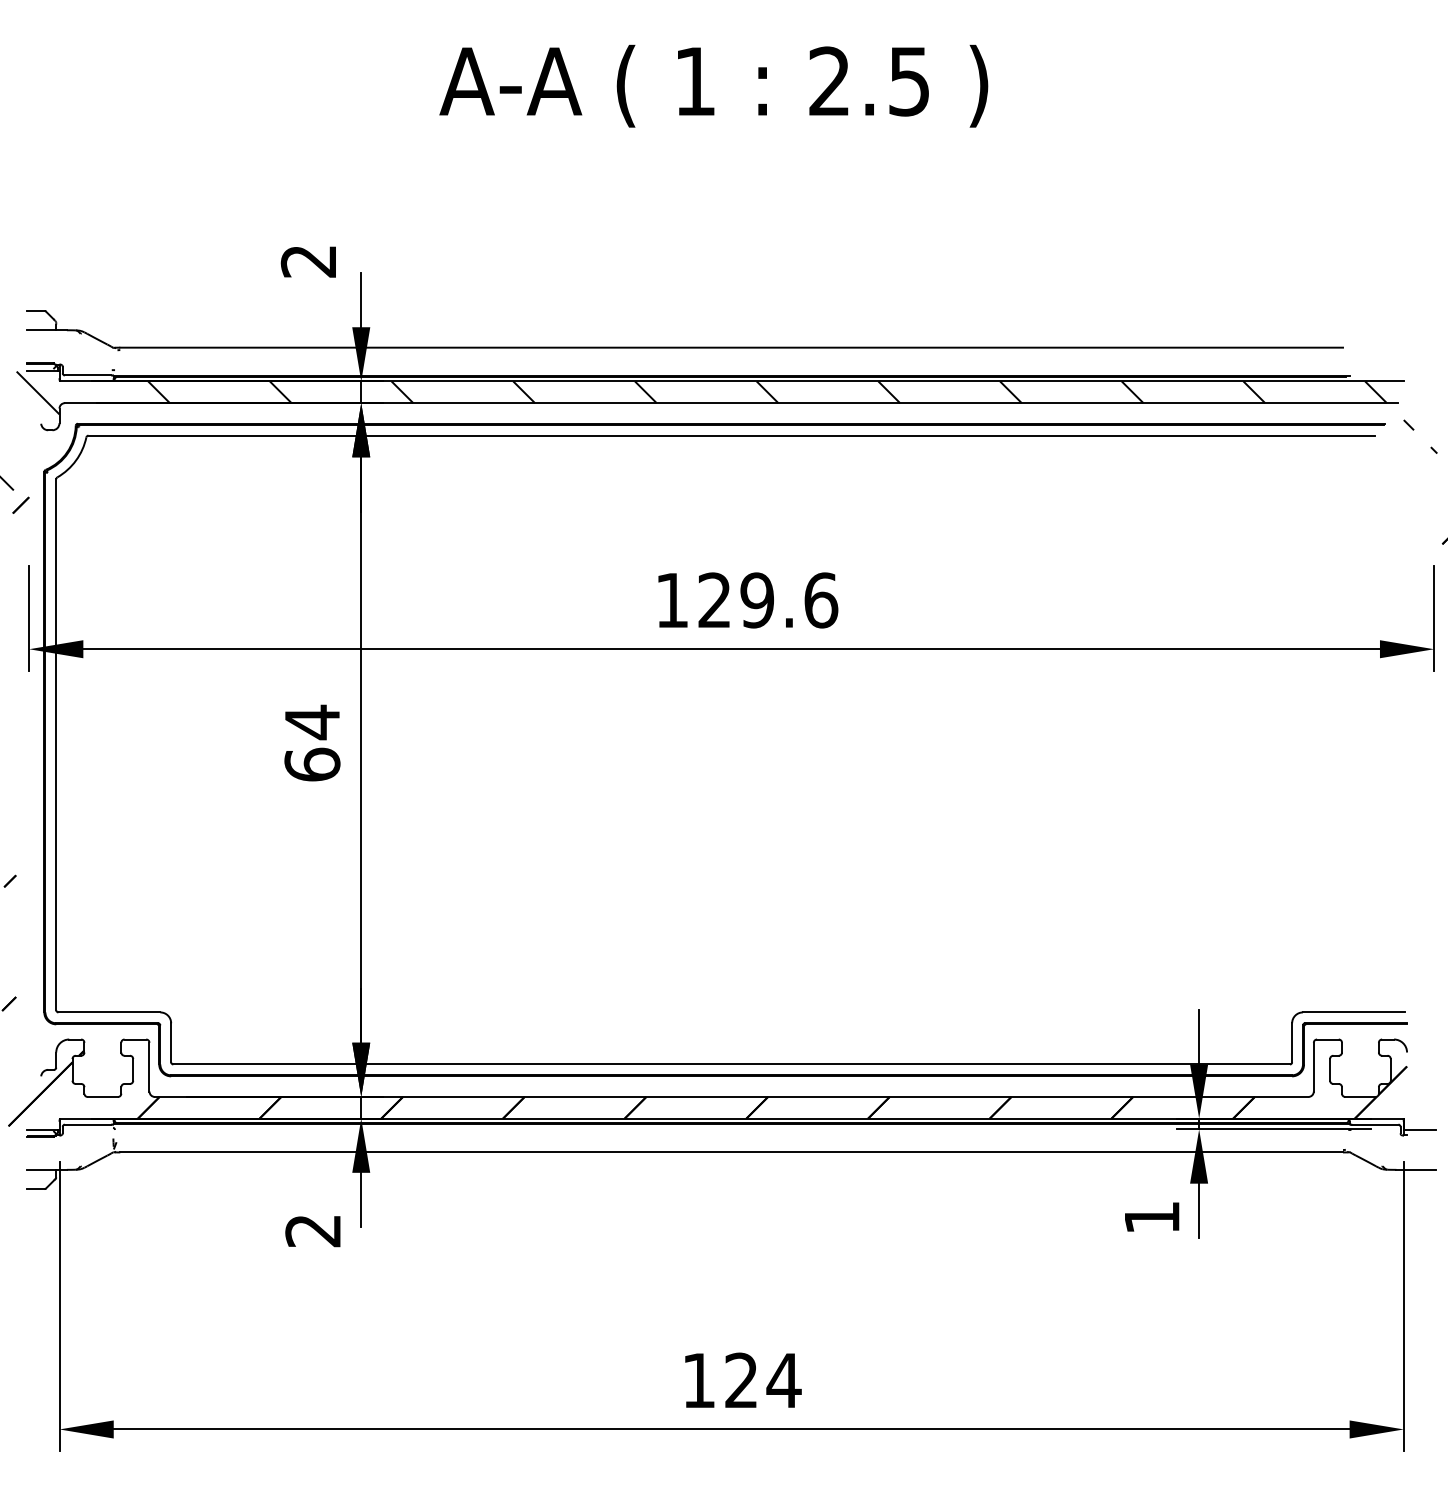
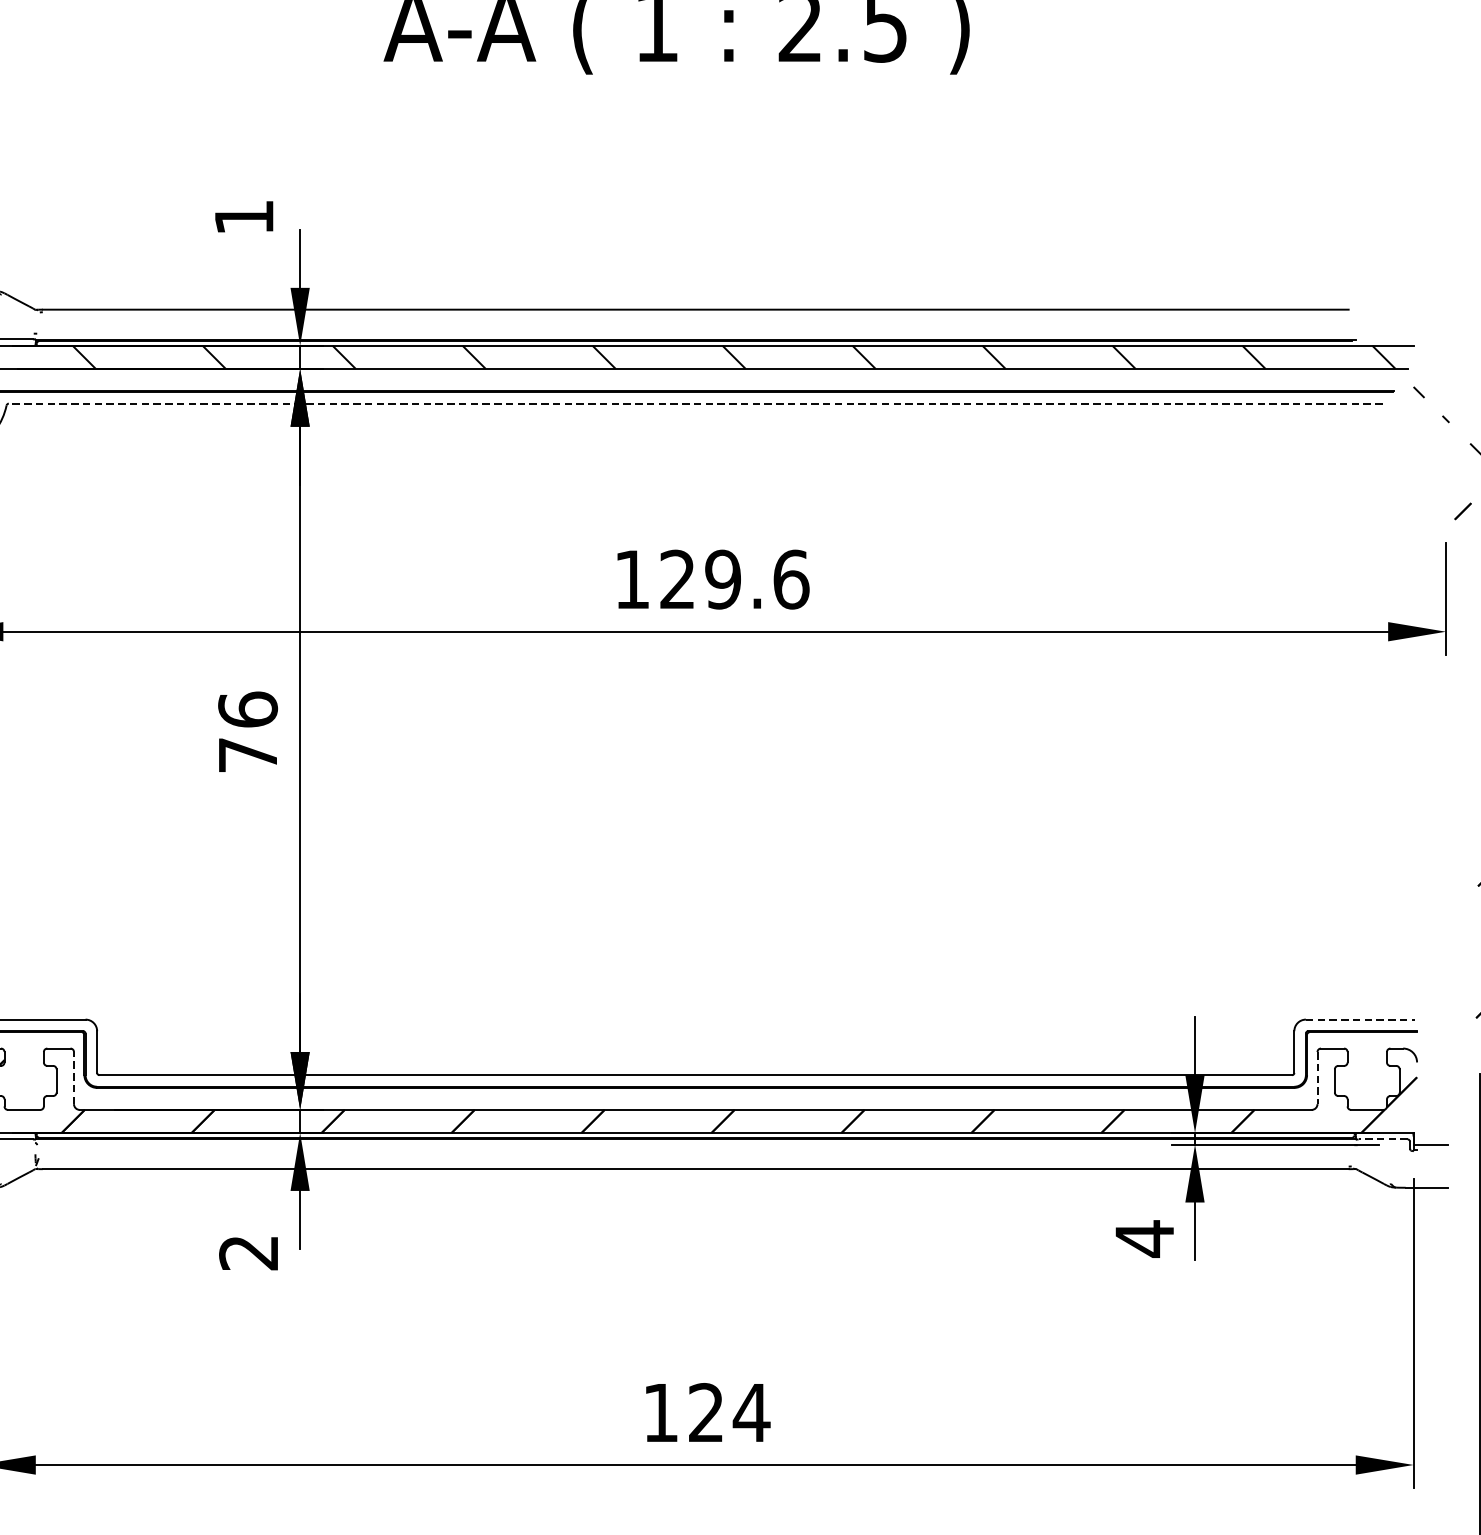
text: (307, 261) -> (242, 217), 2 -> 1
line: (731, 435) -> (695, 403), solid -> dashed
text: (312, 742) -> (248, 731), 64 -> 76
line: (1353, 1012) -> (1359, 1019), solid -> dashed
line: (149, 1066) -> (74, 1077), solid -> dashed
line: (1313, 1067) -> (1317, 1078), solid -> dashed
line: (1374, 1124) -> (1382, 1139), solid -> dashed
text: (1152, 1217) -> (1145, 1238), 1 -> 4

